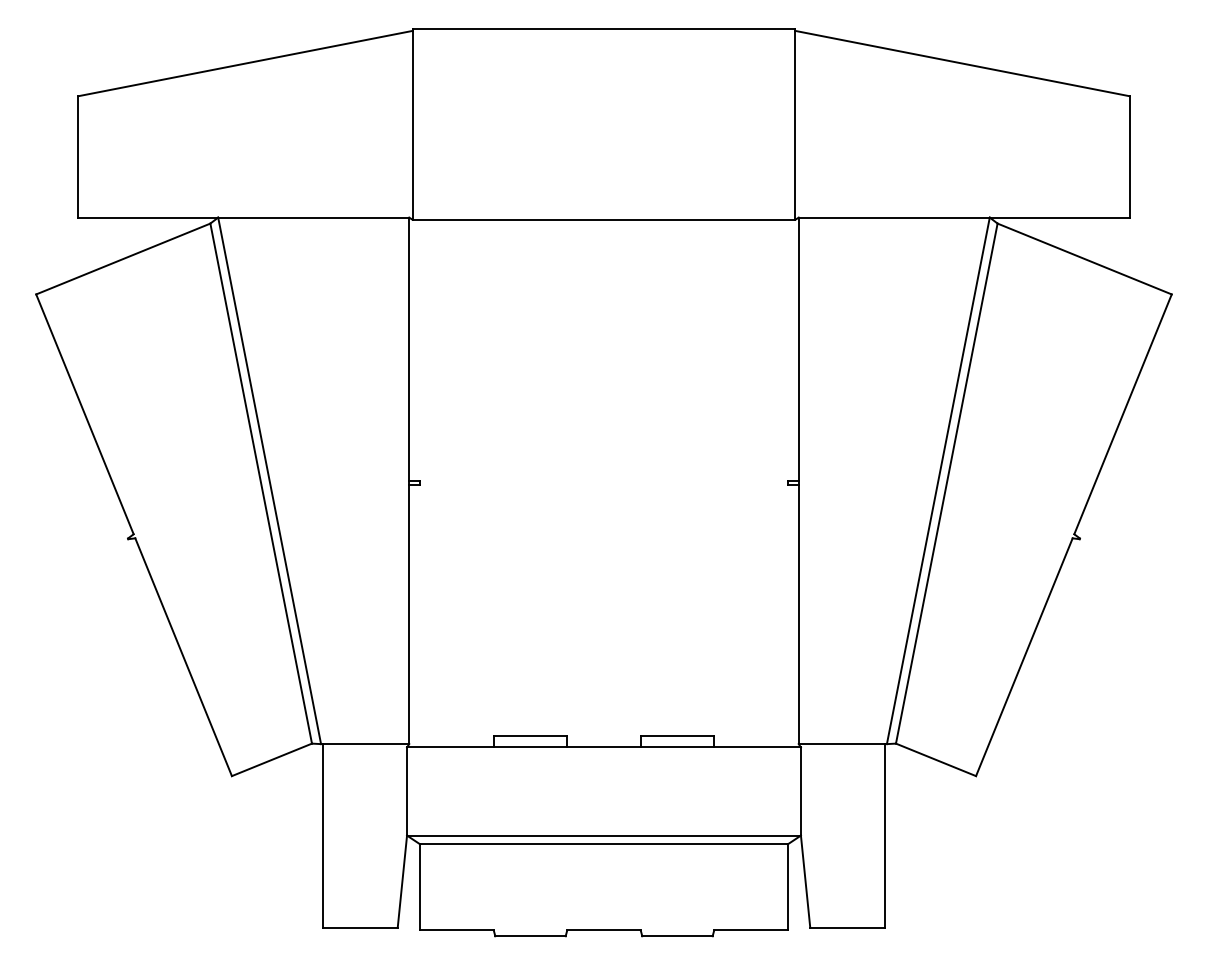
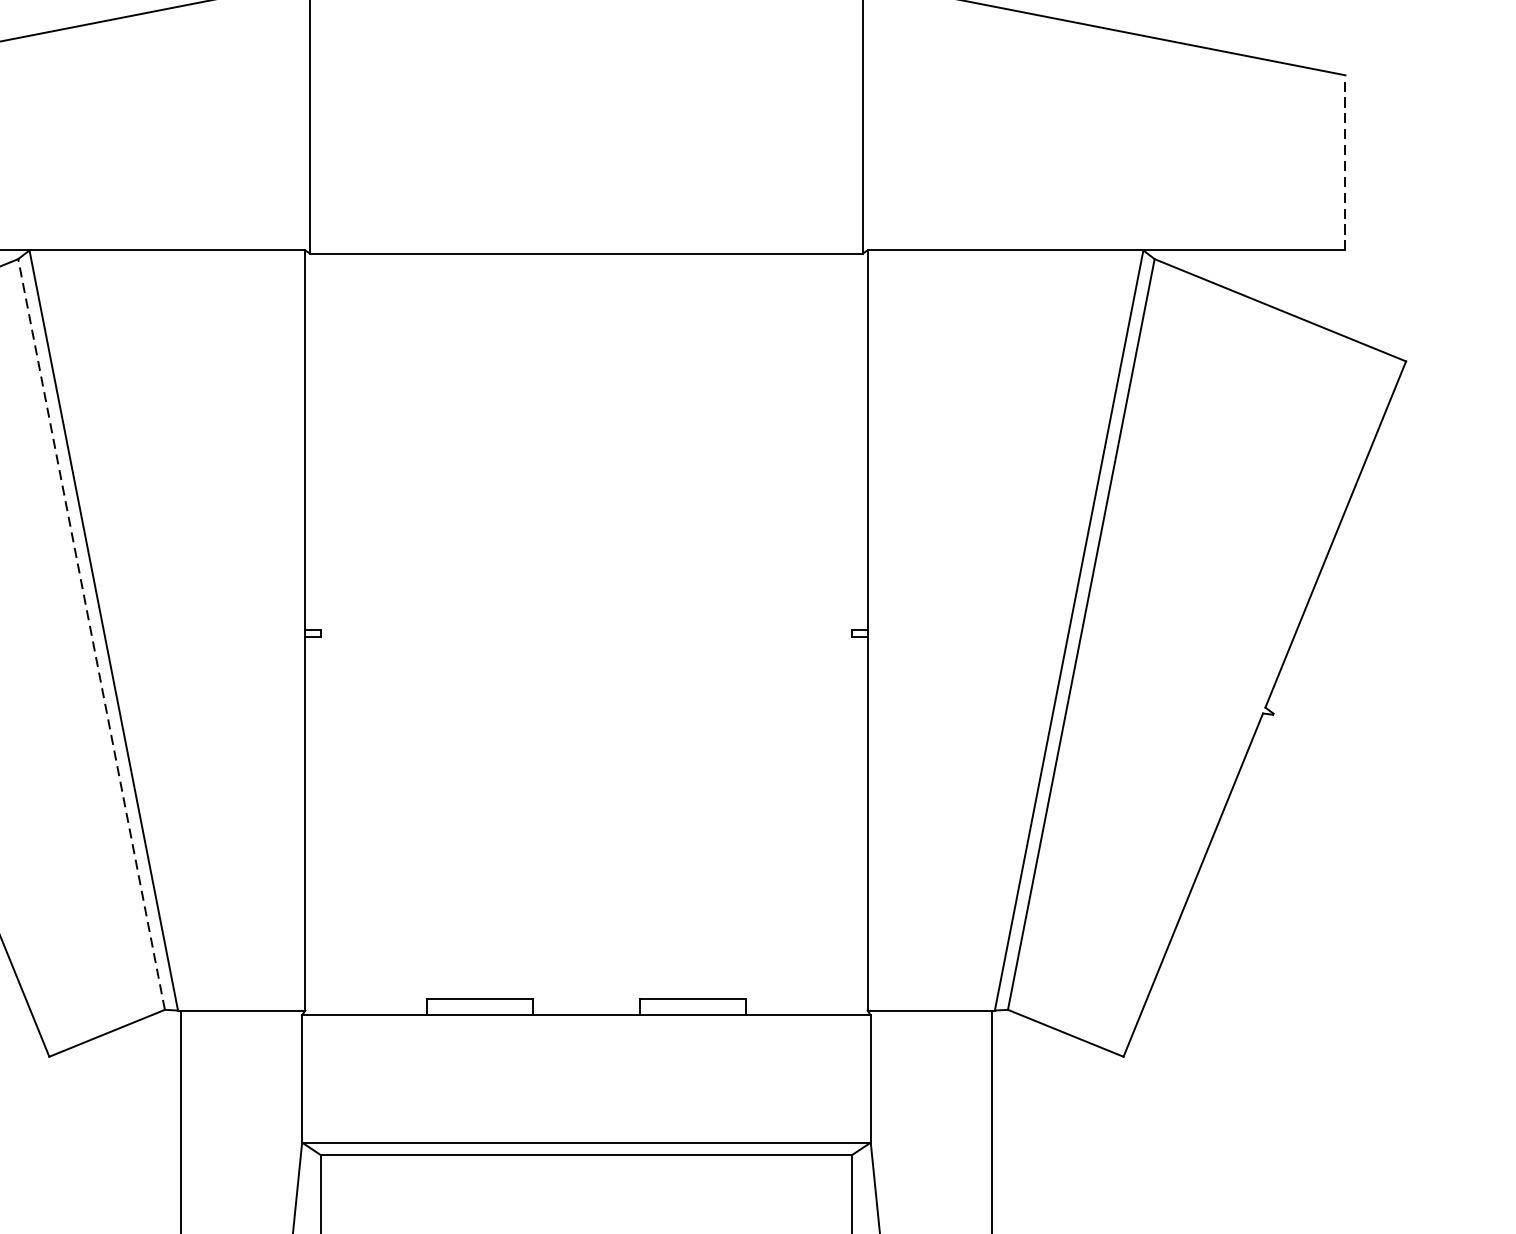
line: (1129, 156) -> (1345, 162), solid -> dashed
line: (261, 483) -> (92, 634), solid -> dashed

